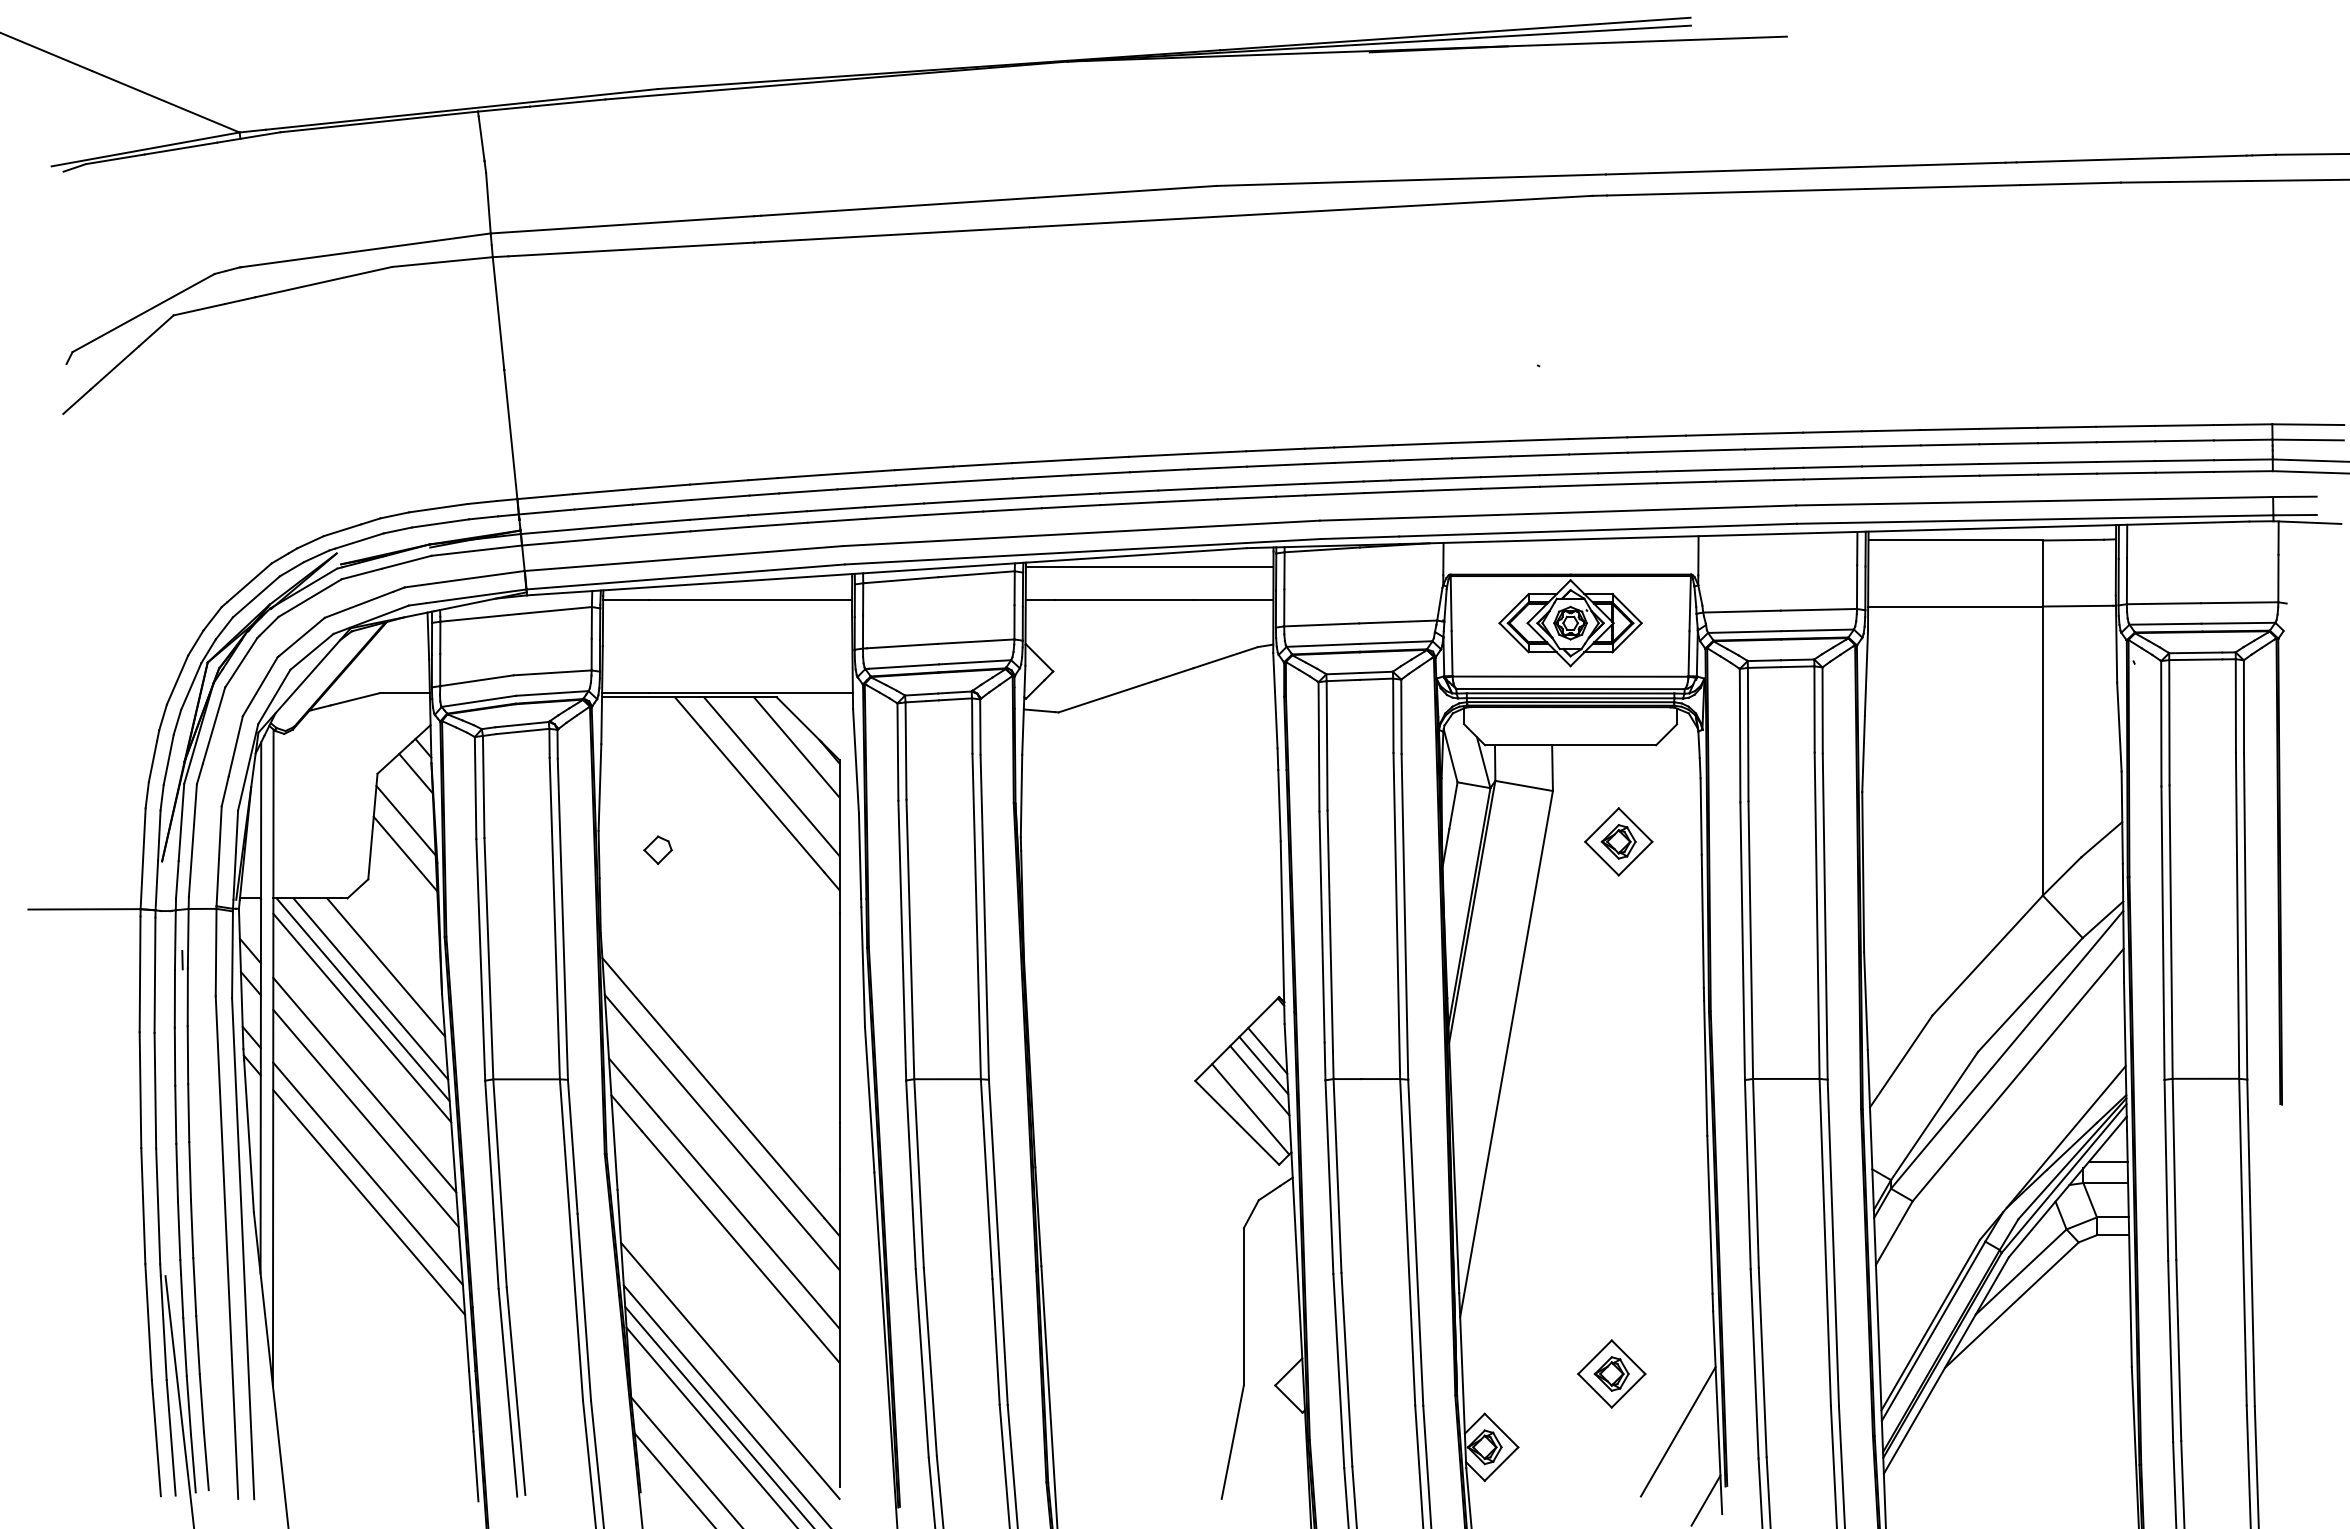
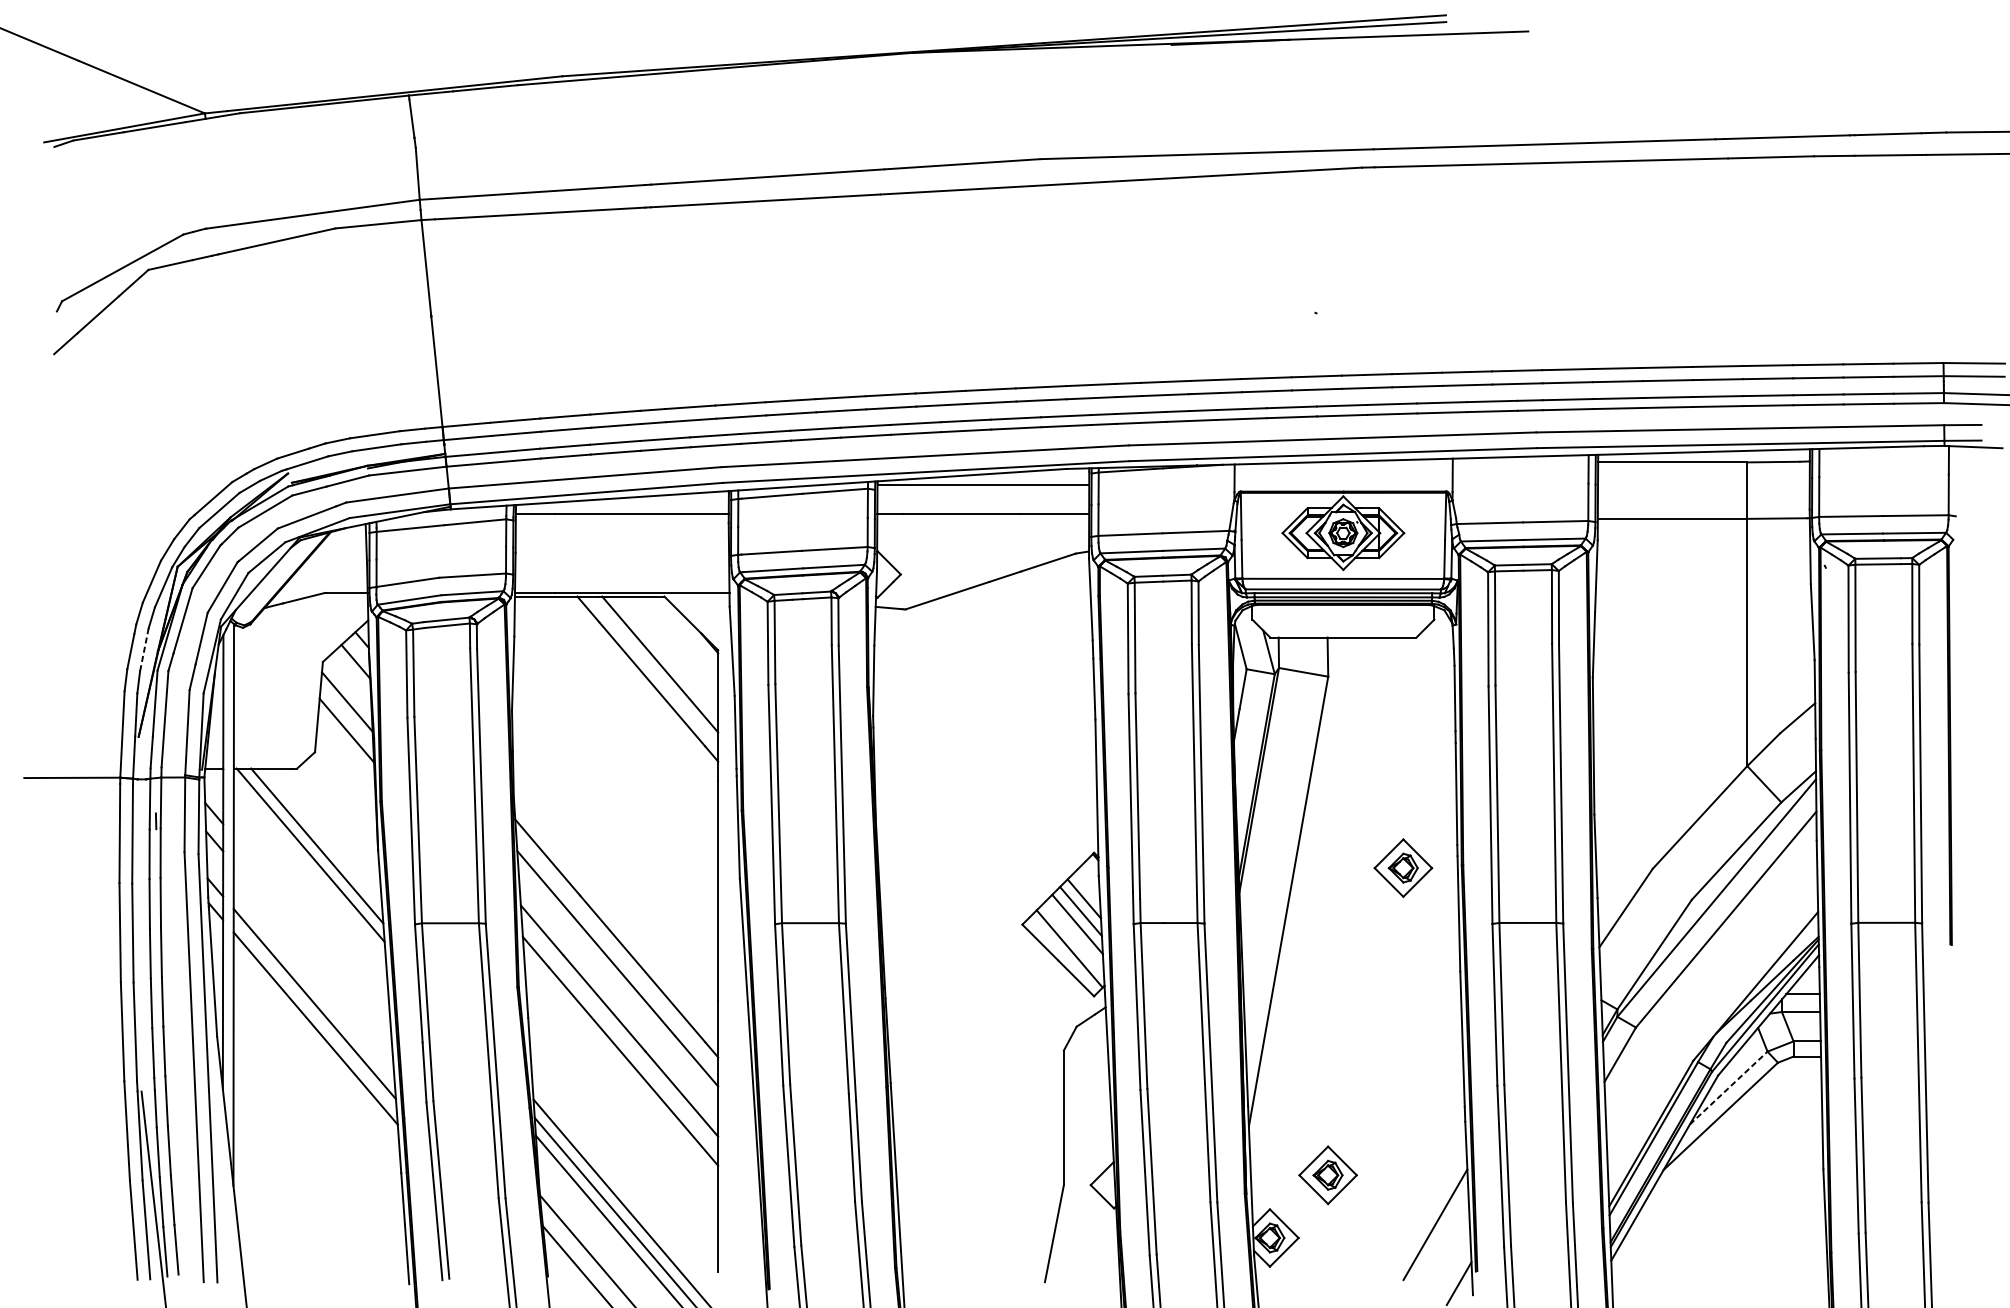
line: (796, 747) -> (681, 639), removed
line: (168, 759) -> (144, 649), solid -> dashed
part: (1618, 841) -> (1403, 867), moved
part: (657, 849) -> (562, 726), removed
line: (386, 967) -> (330, 827), removed
line: (362, 1017) -> (310, 870), removed
line: (364, 1084) -> (311, 927), removed
line: (365, 1118) -> (312, 956), removed
line: (2021, 1271) -> (1729, 1087), solid -> dashed
line: (730, 1370) -> (624, 1172), removed
part: (1611, 1373) -> (1327, 1174), moved

